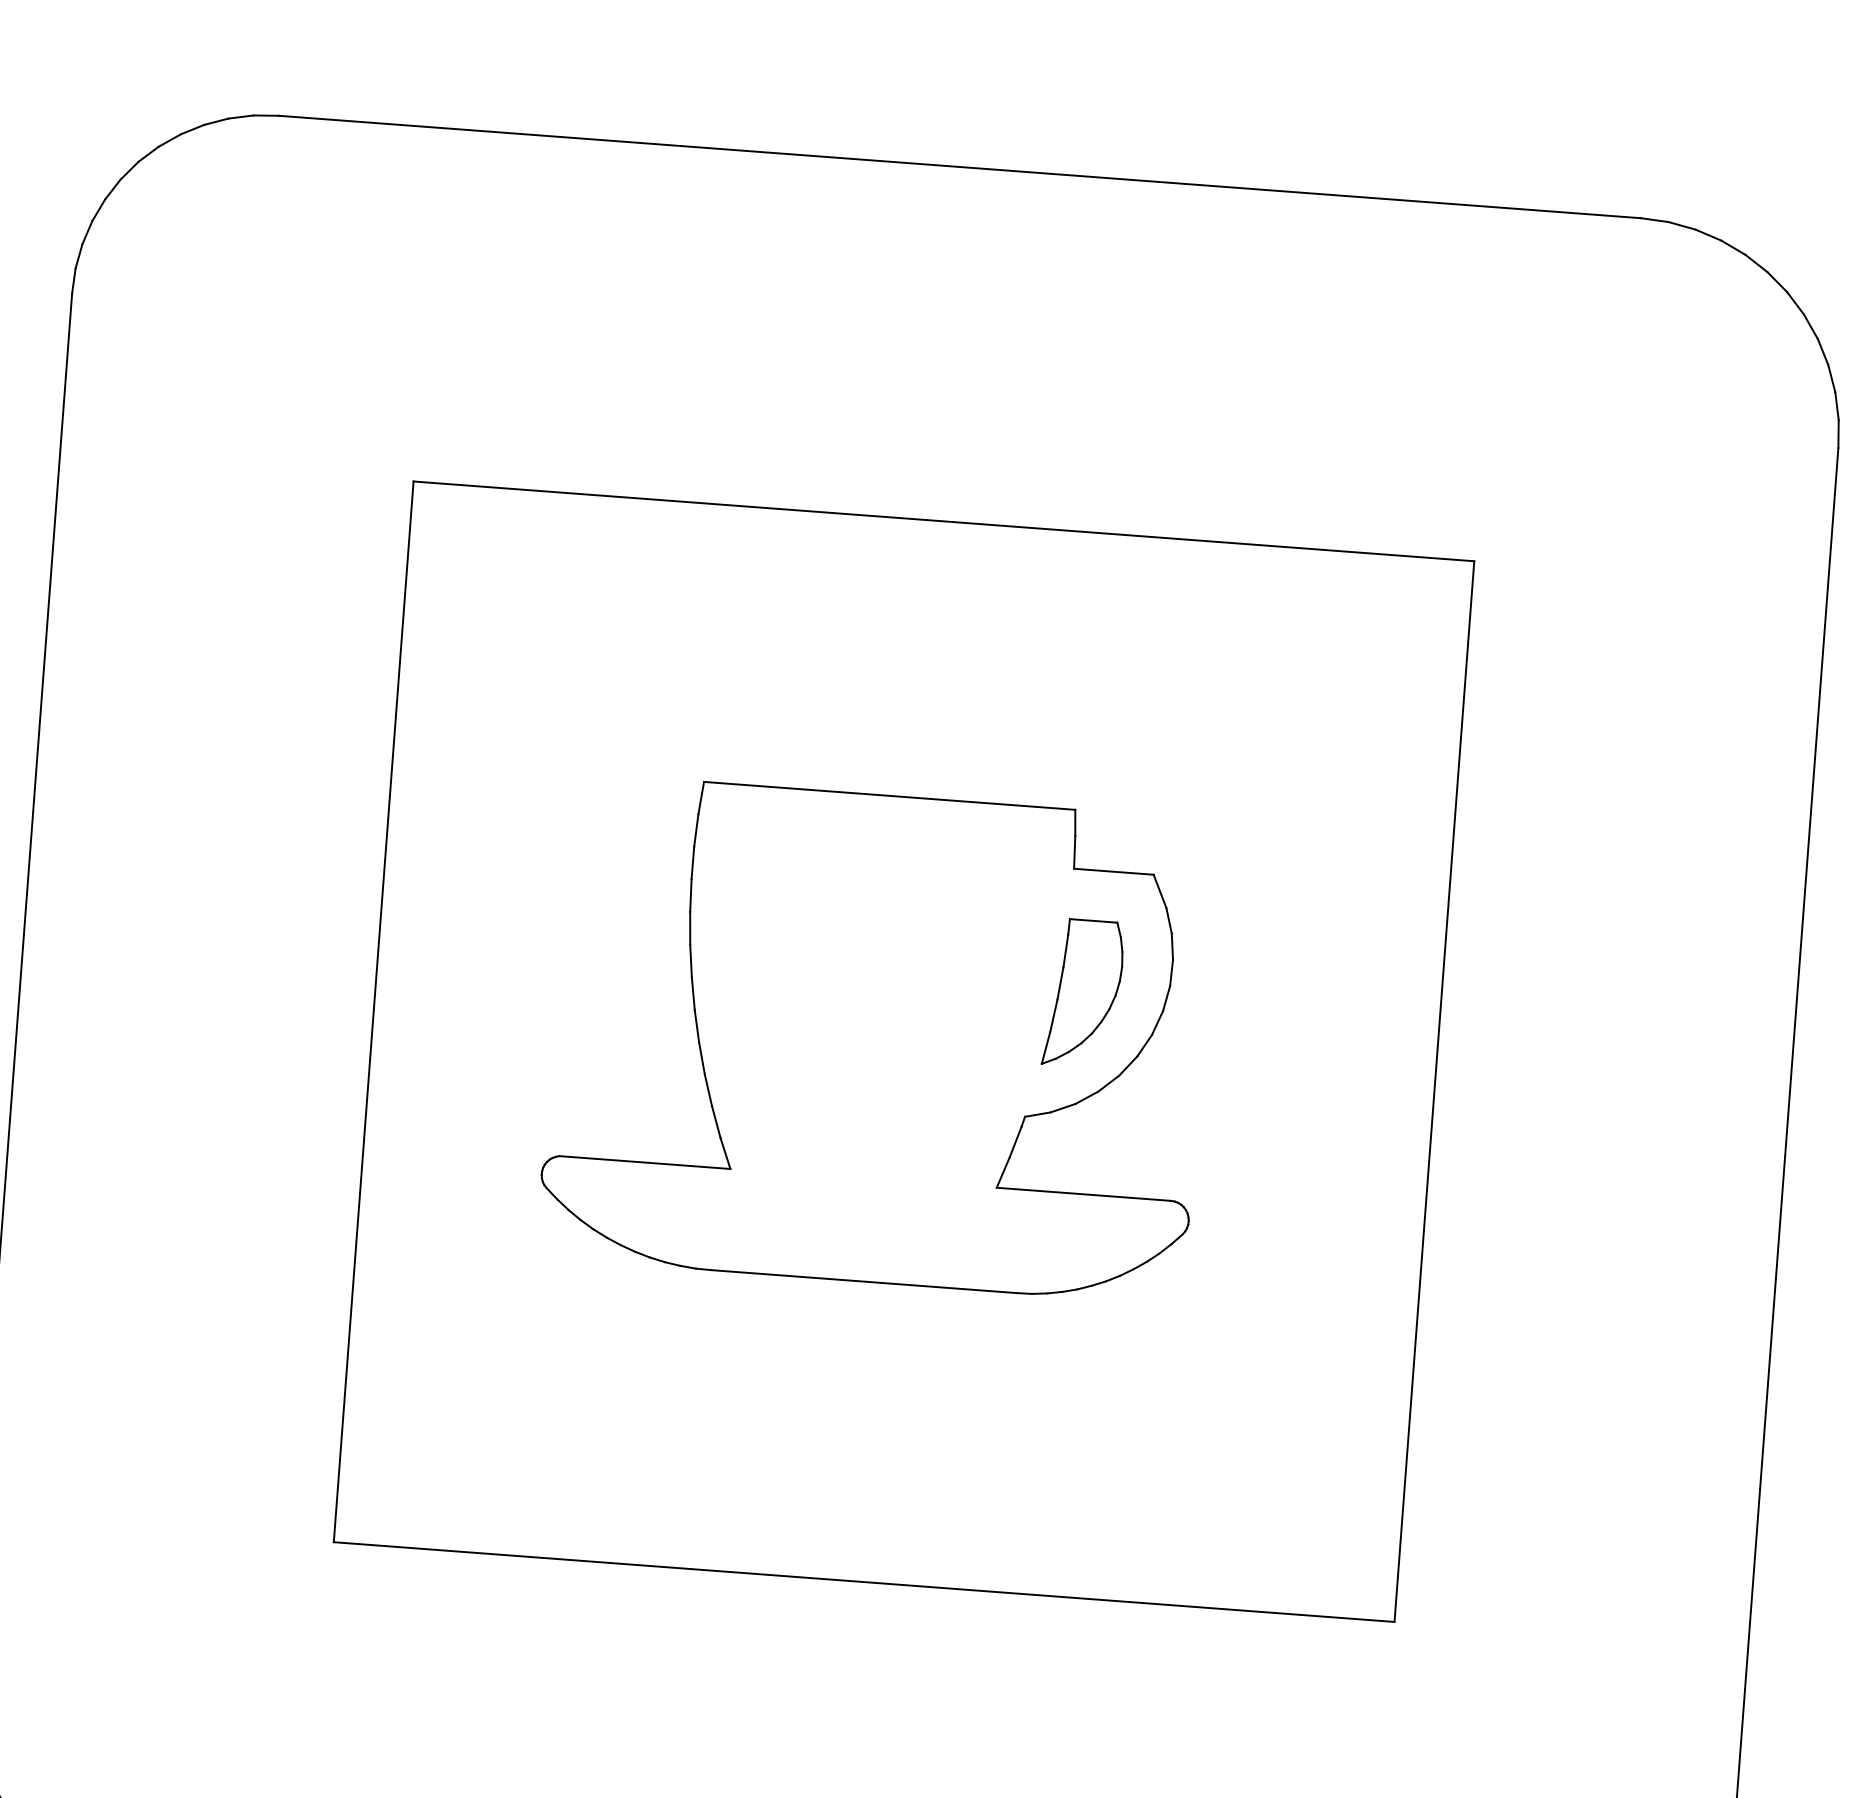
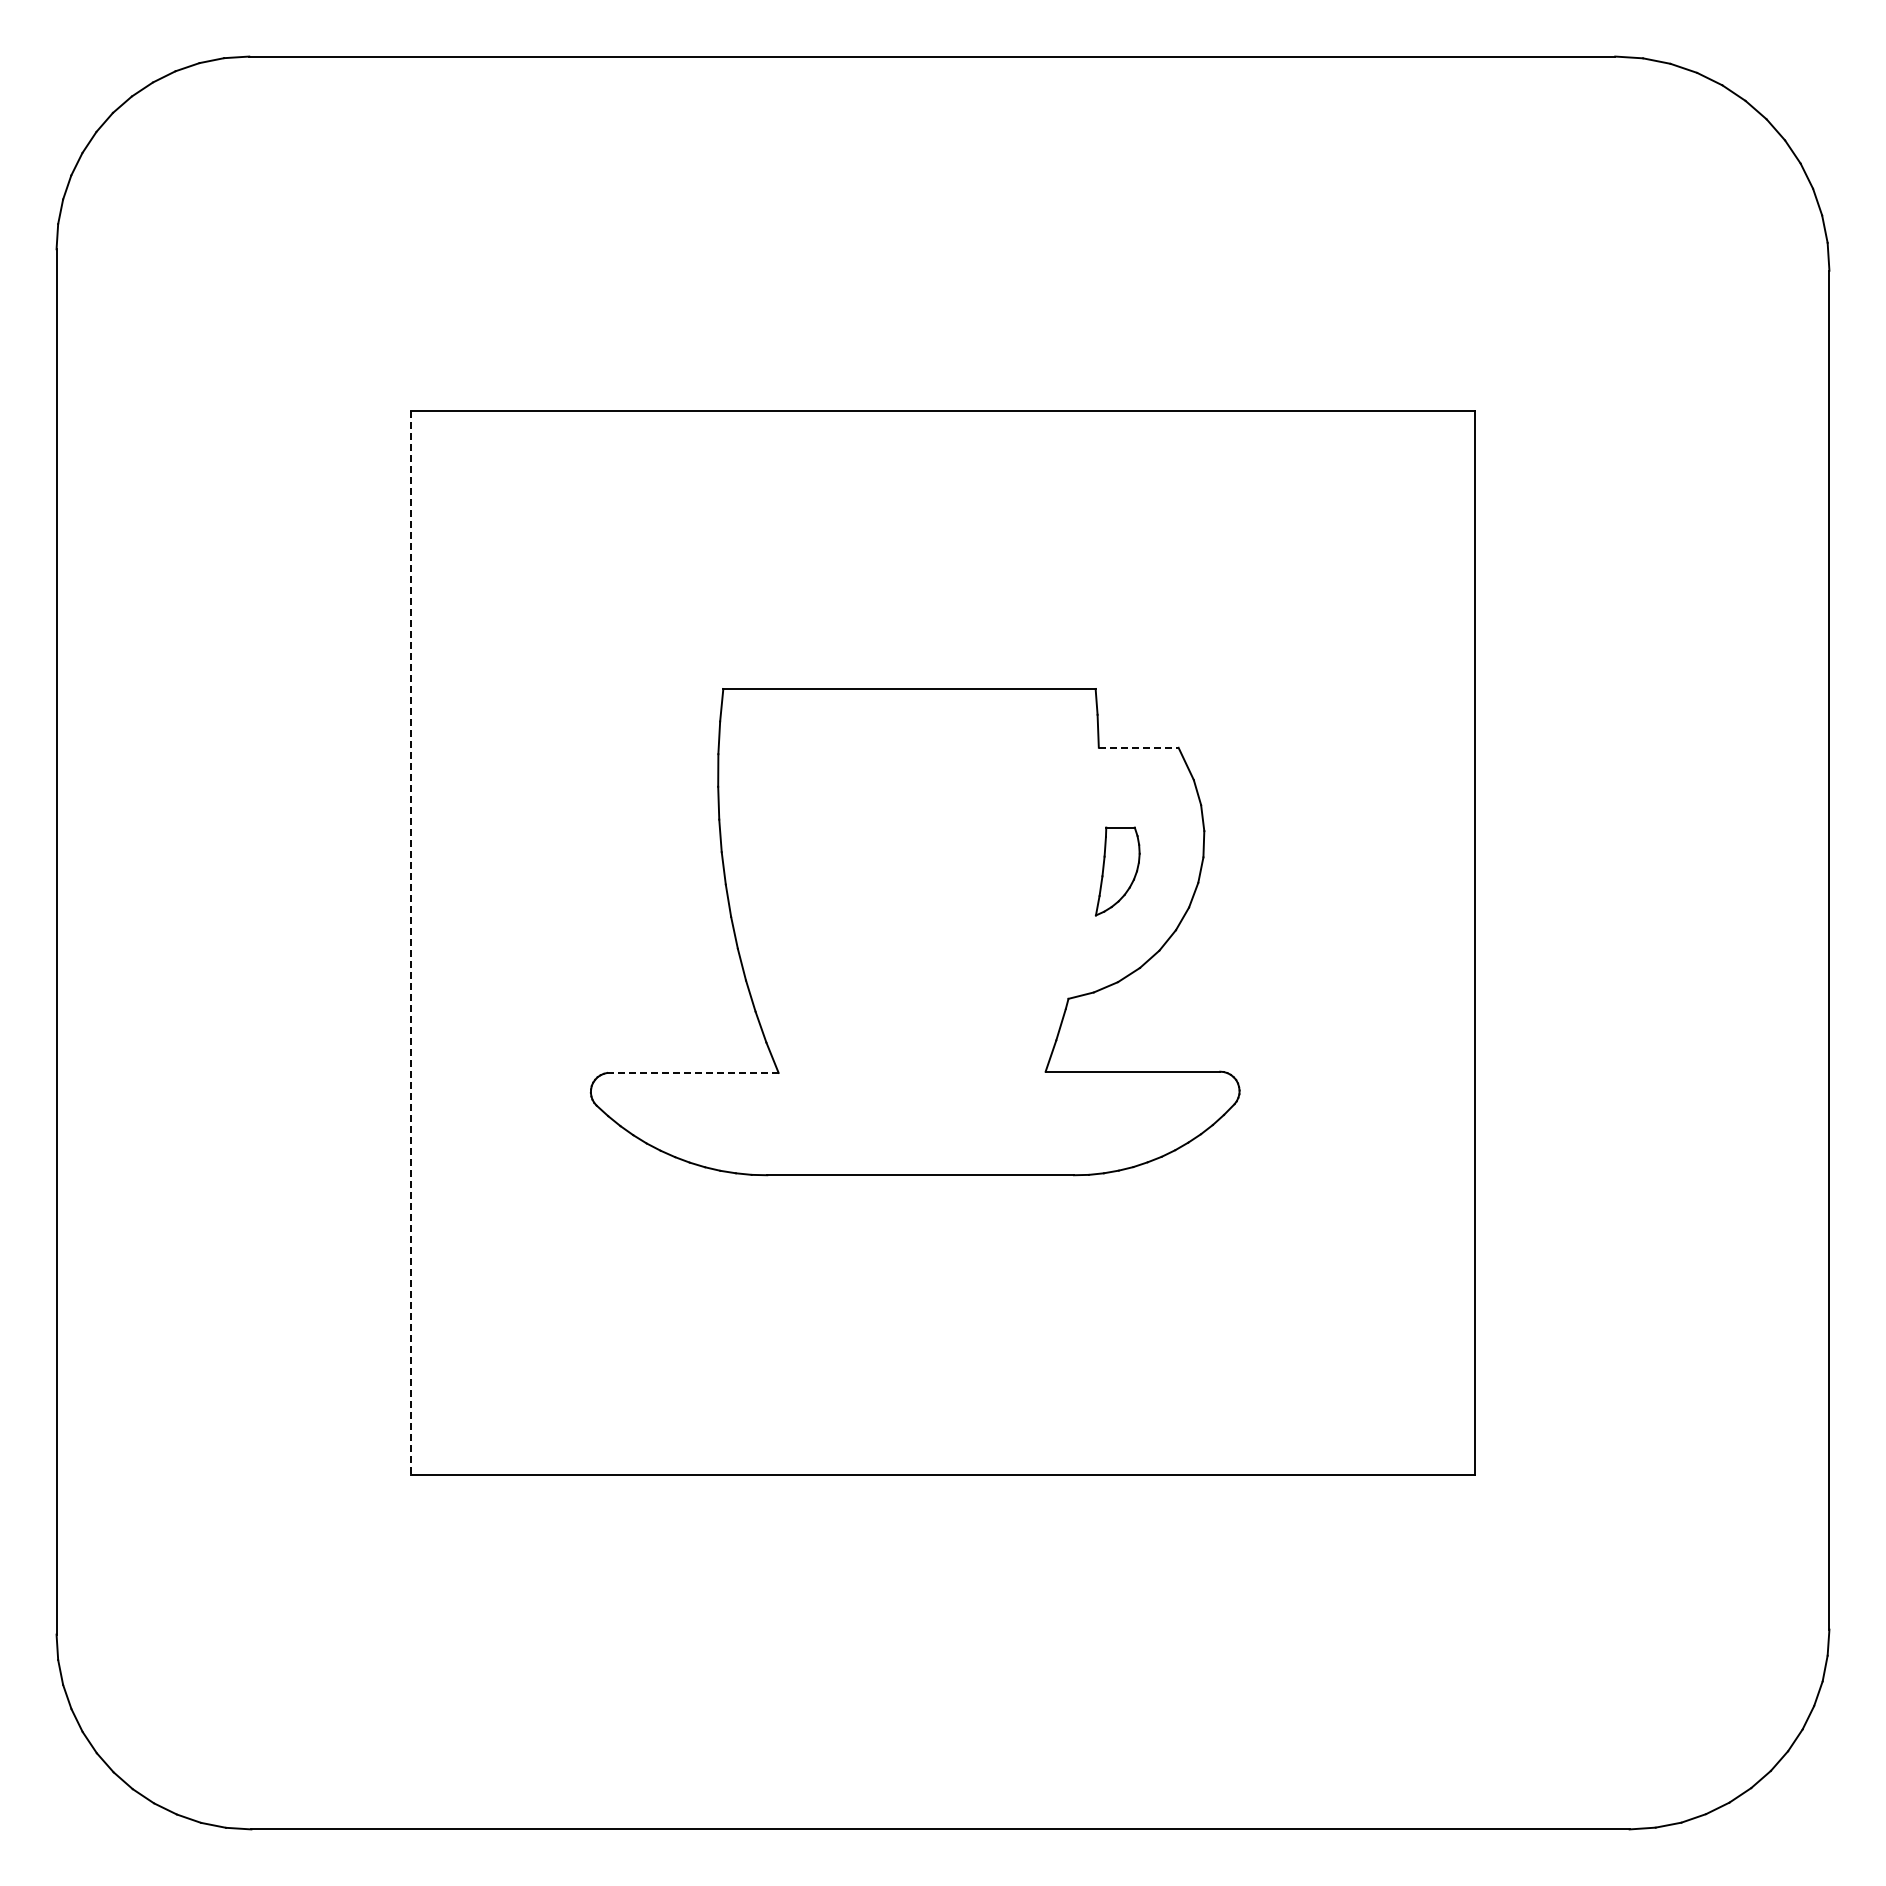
line: (1113, 871) -> (1138, 747), solid -> dashed
part: (1083, 993) -> (1117, 871), size x0.6
line: (374, 1011) -> (411, 942), solid -> dashed
line: (644, 1162) -> (692, 1072), solid -> dashed

